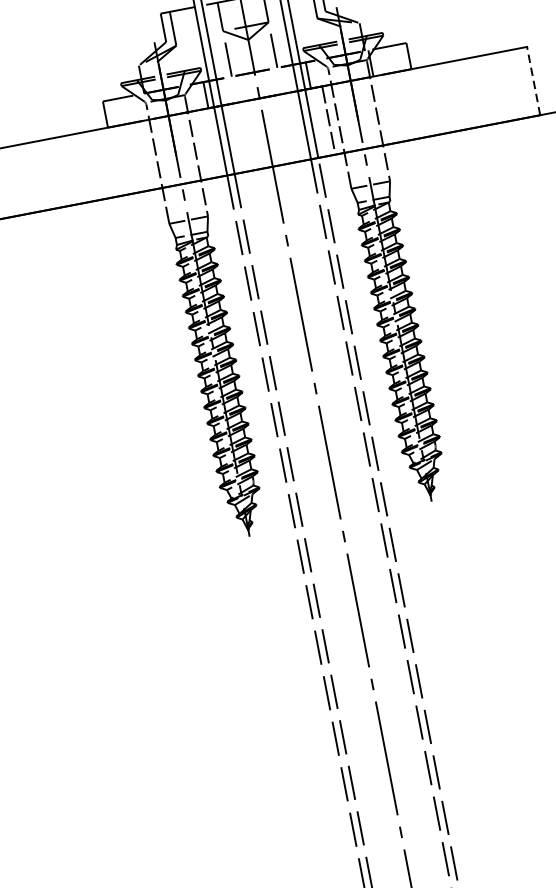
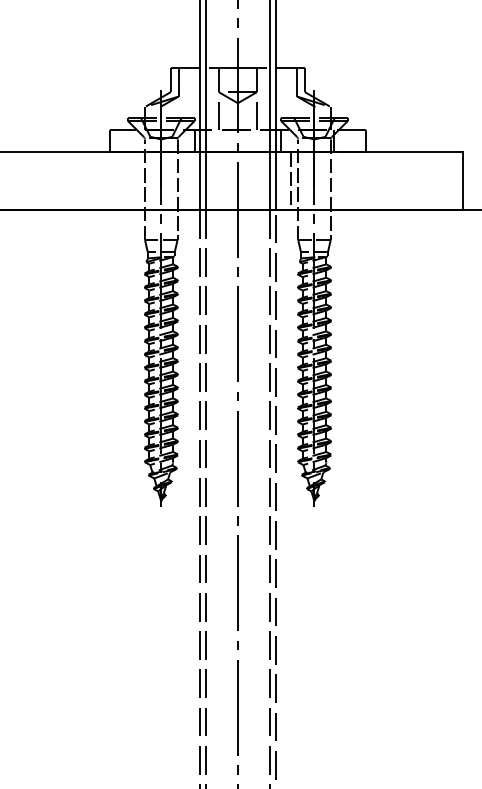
line: (533, 81) -> (462, 181), dashed -> solid

